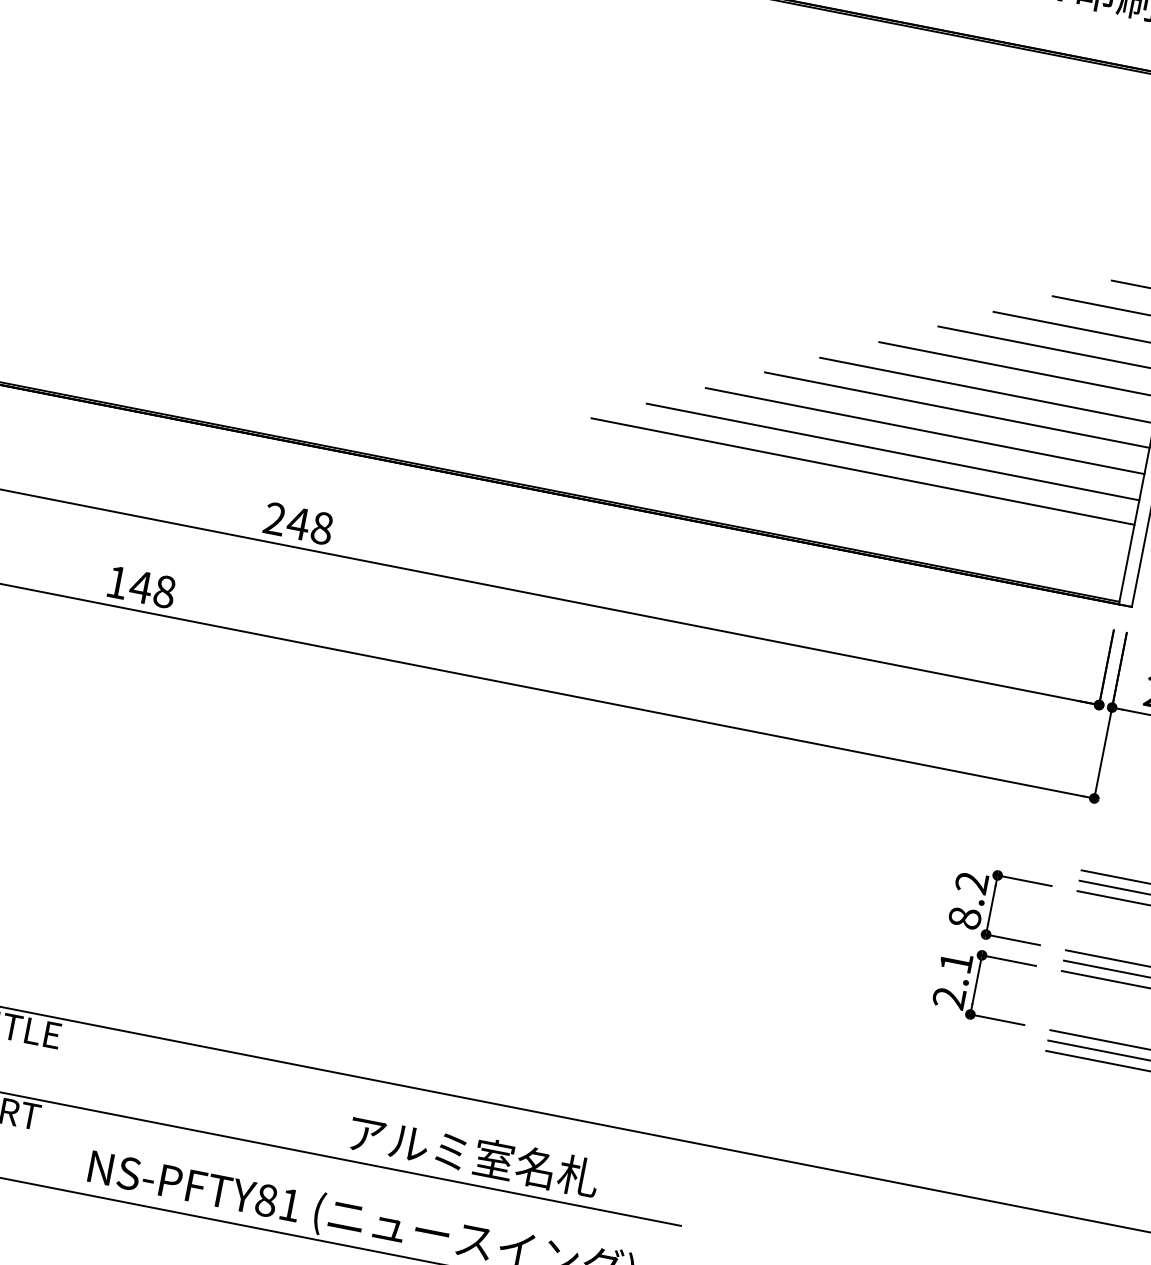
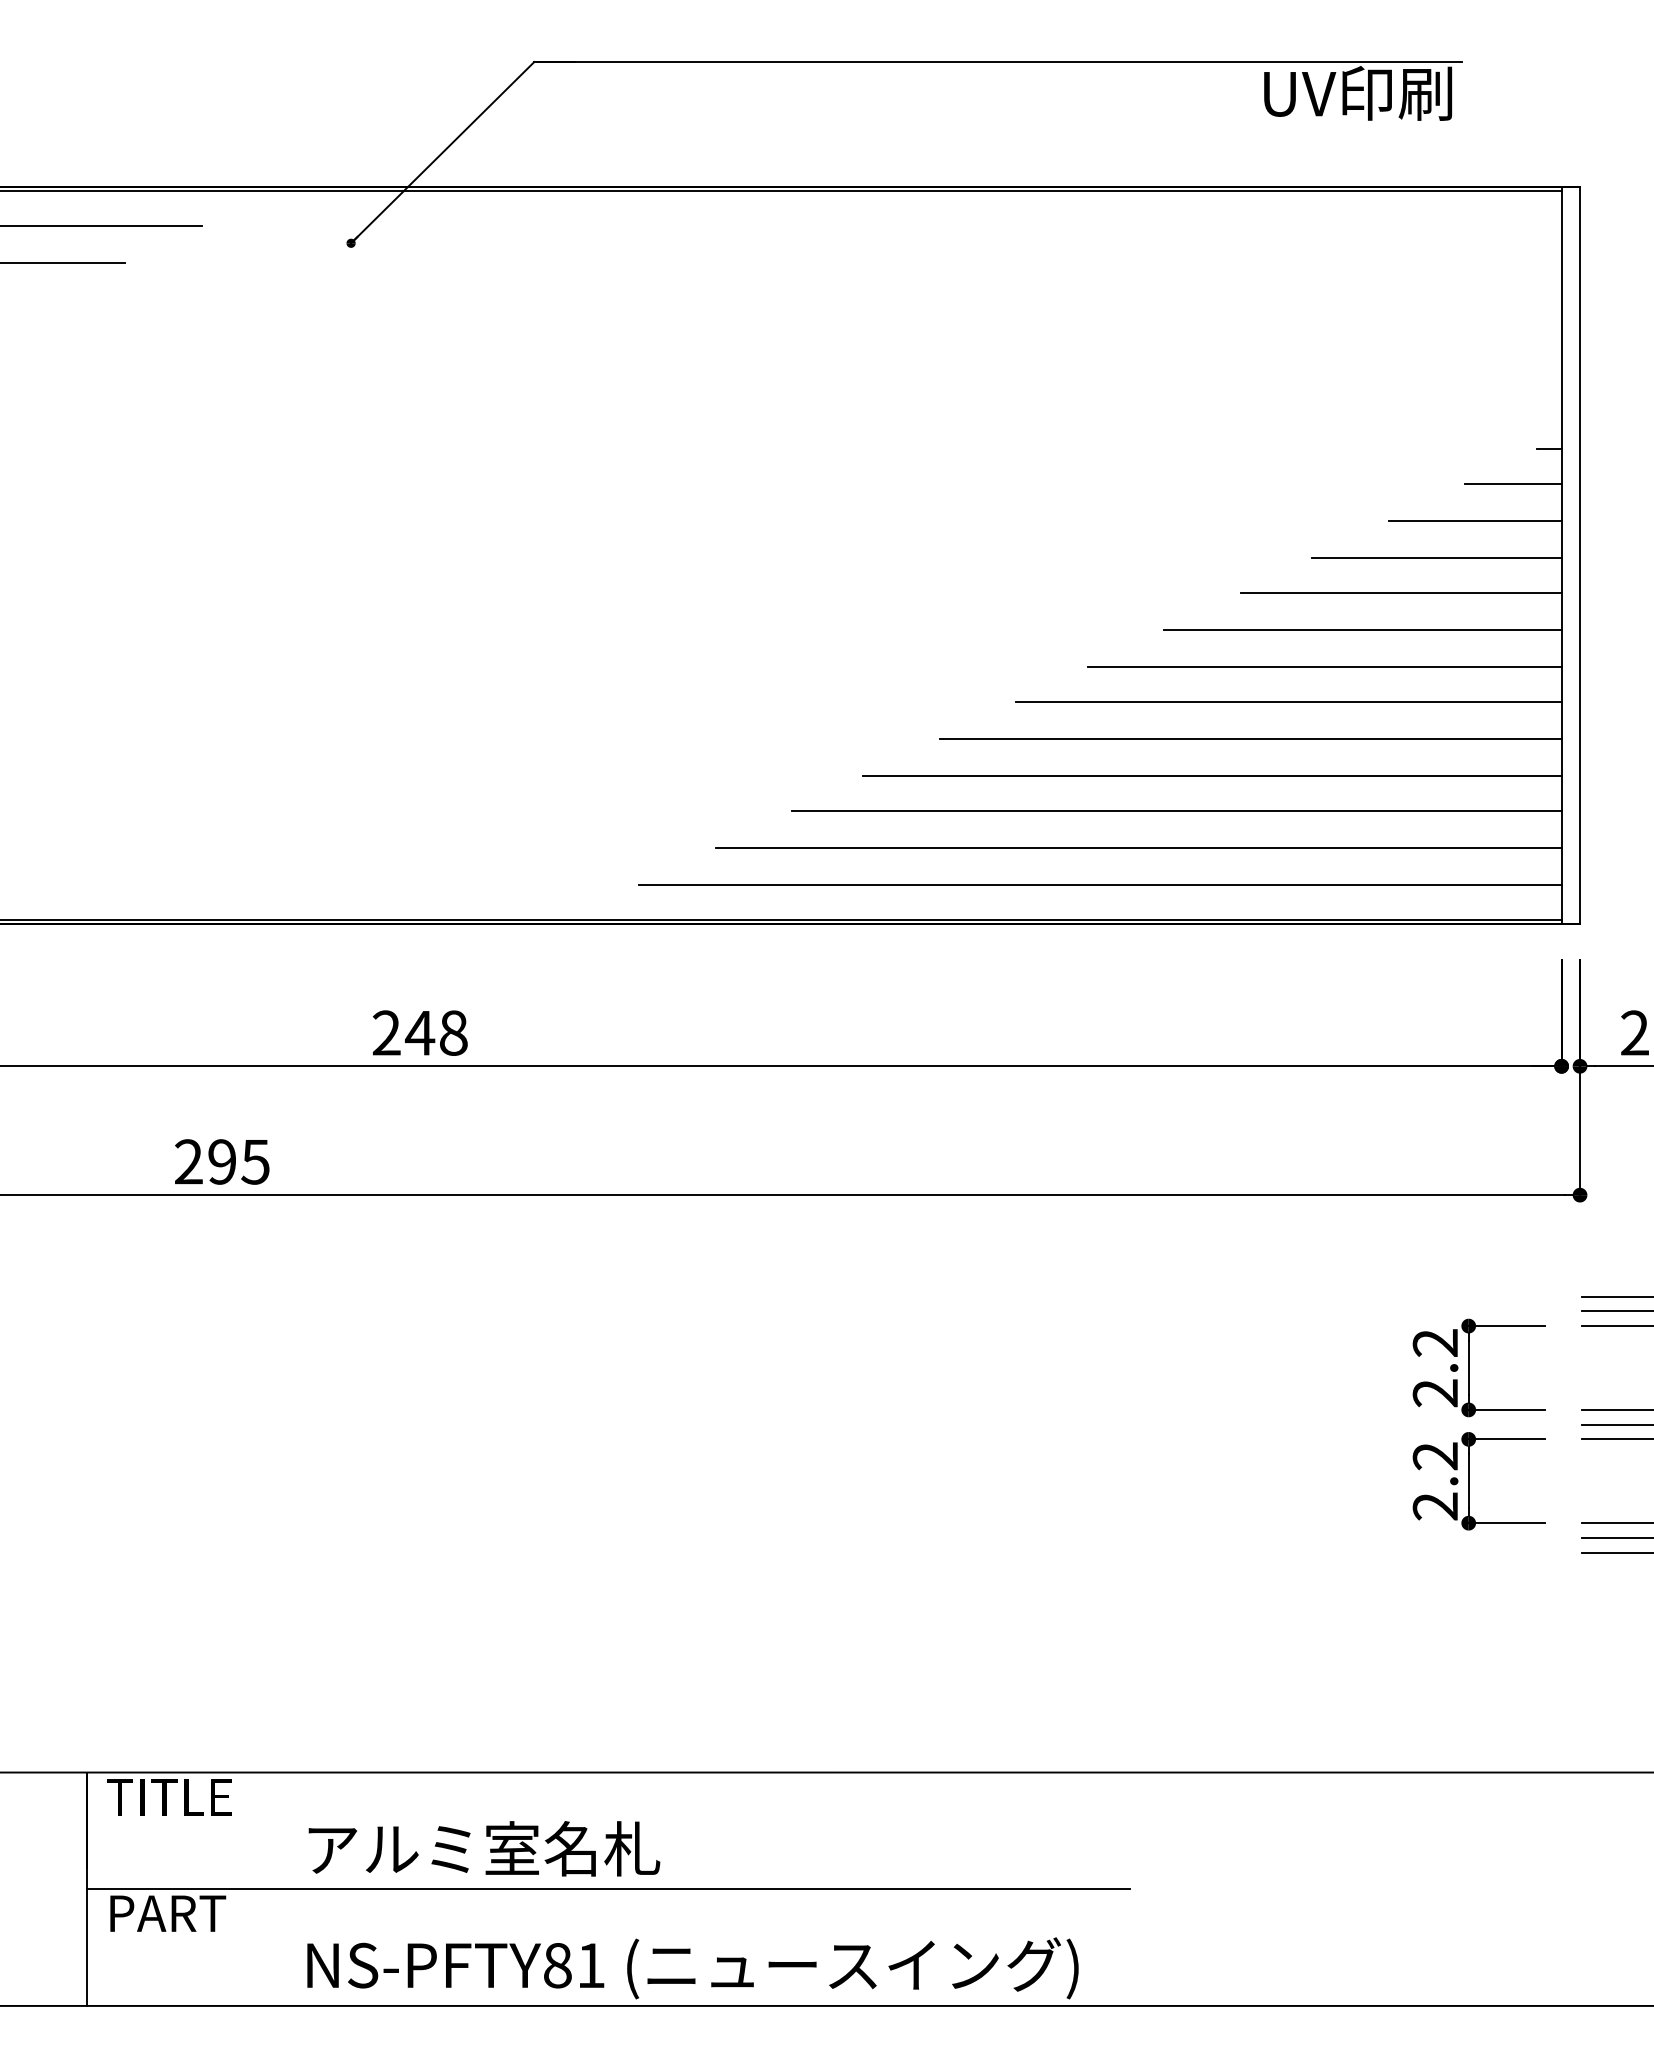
line: (830, 492) -> (1138, 848), added
line: (798, 513) -> (1099, 885), added
text: (141, 586) -> (222, 1161), 148 -> 295
text: (964, 918) -> (1435, 1393), 8.2 -> 2.2
text: (955, 962) -> (1434, 1456), 2.1 -> 2.2
text: (474, 1155) -> (484, 1848), moved

